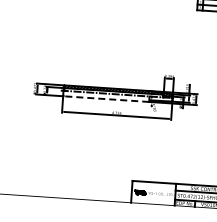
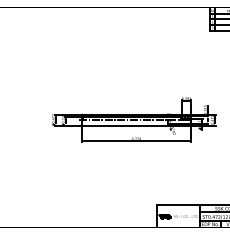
line: (106, 99) -> (125, 125), dashed -> solid

